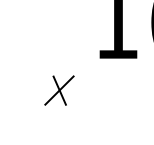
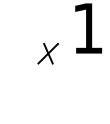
part: (58, 90) -> (47, 53), moved

